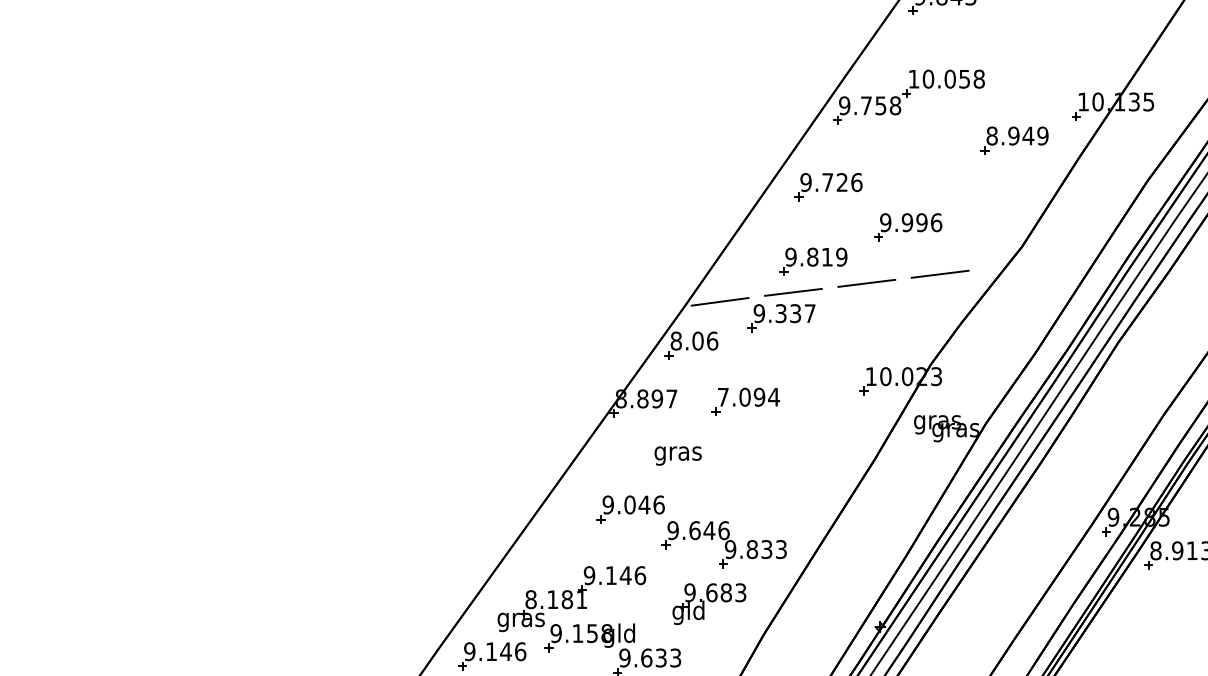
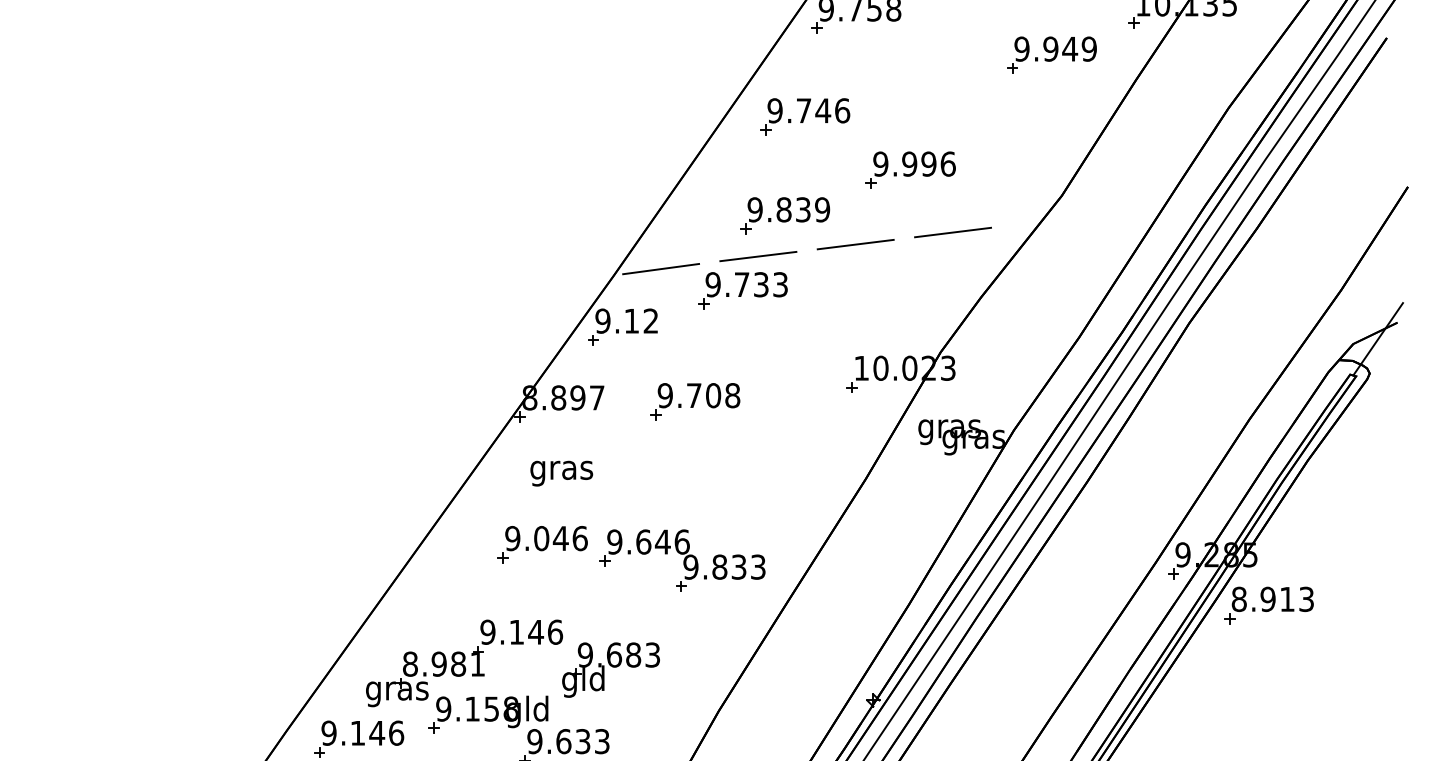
text: (991, 135) -> (1021, 48), 8.949 -> 9.949
text: (842, 182) -> (823, 110), 9.726 -> 9.746
text: (826, 256) -> (802, 208), 9.819 -> 9.839
text: (795, 313) -> (761, 284), 9.337 -> 9.733
text: (694, 340) -> (627, 320), 8.06 -> 9.12
text: (748, 396) -> (698, 394), 7.094 -> 9.708
text: (677, 455) -> (560, 472), moved
part: (723, 544) -> (681, 560), moved
text: (552, 599) -> (438, 663), 8.181 -> 8.981
part: (709, 603) -> (611, 669), moved

